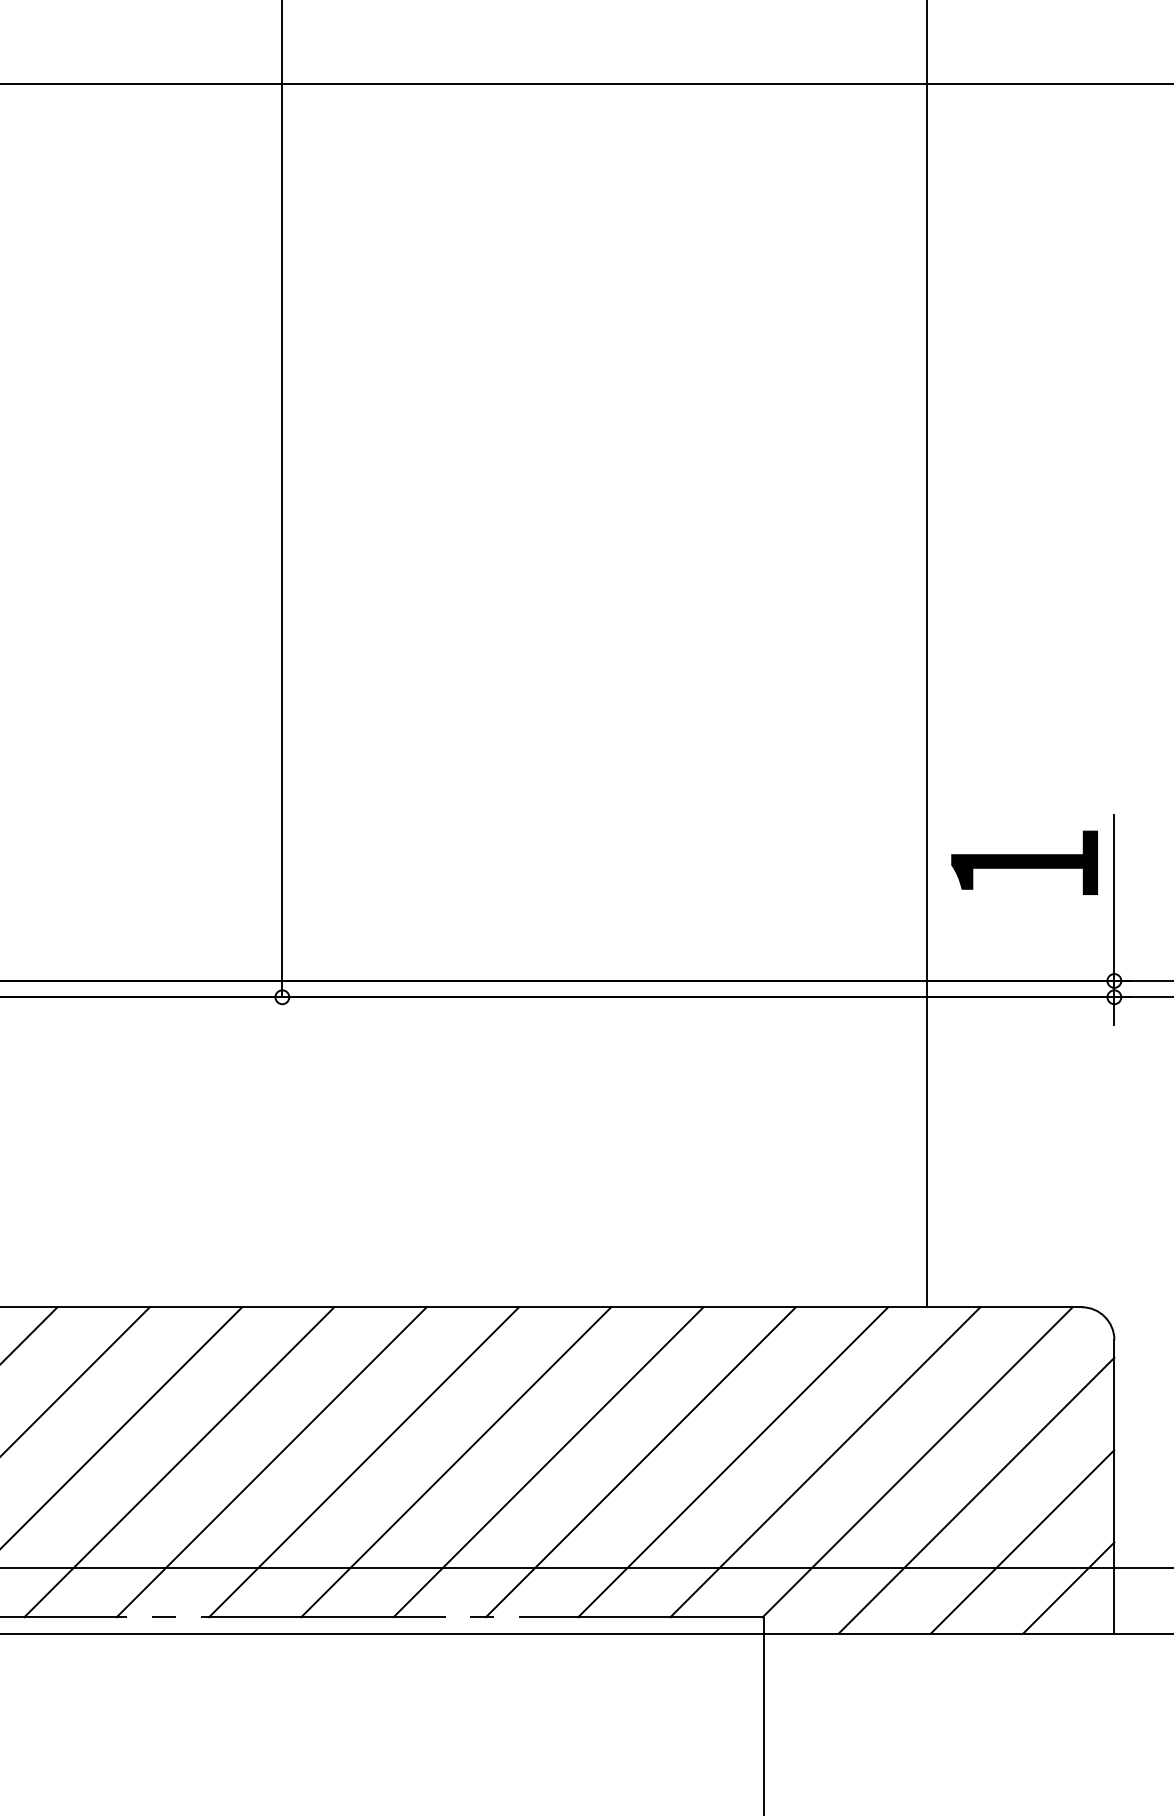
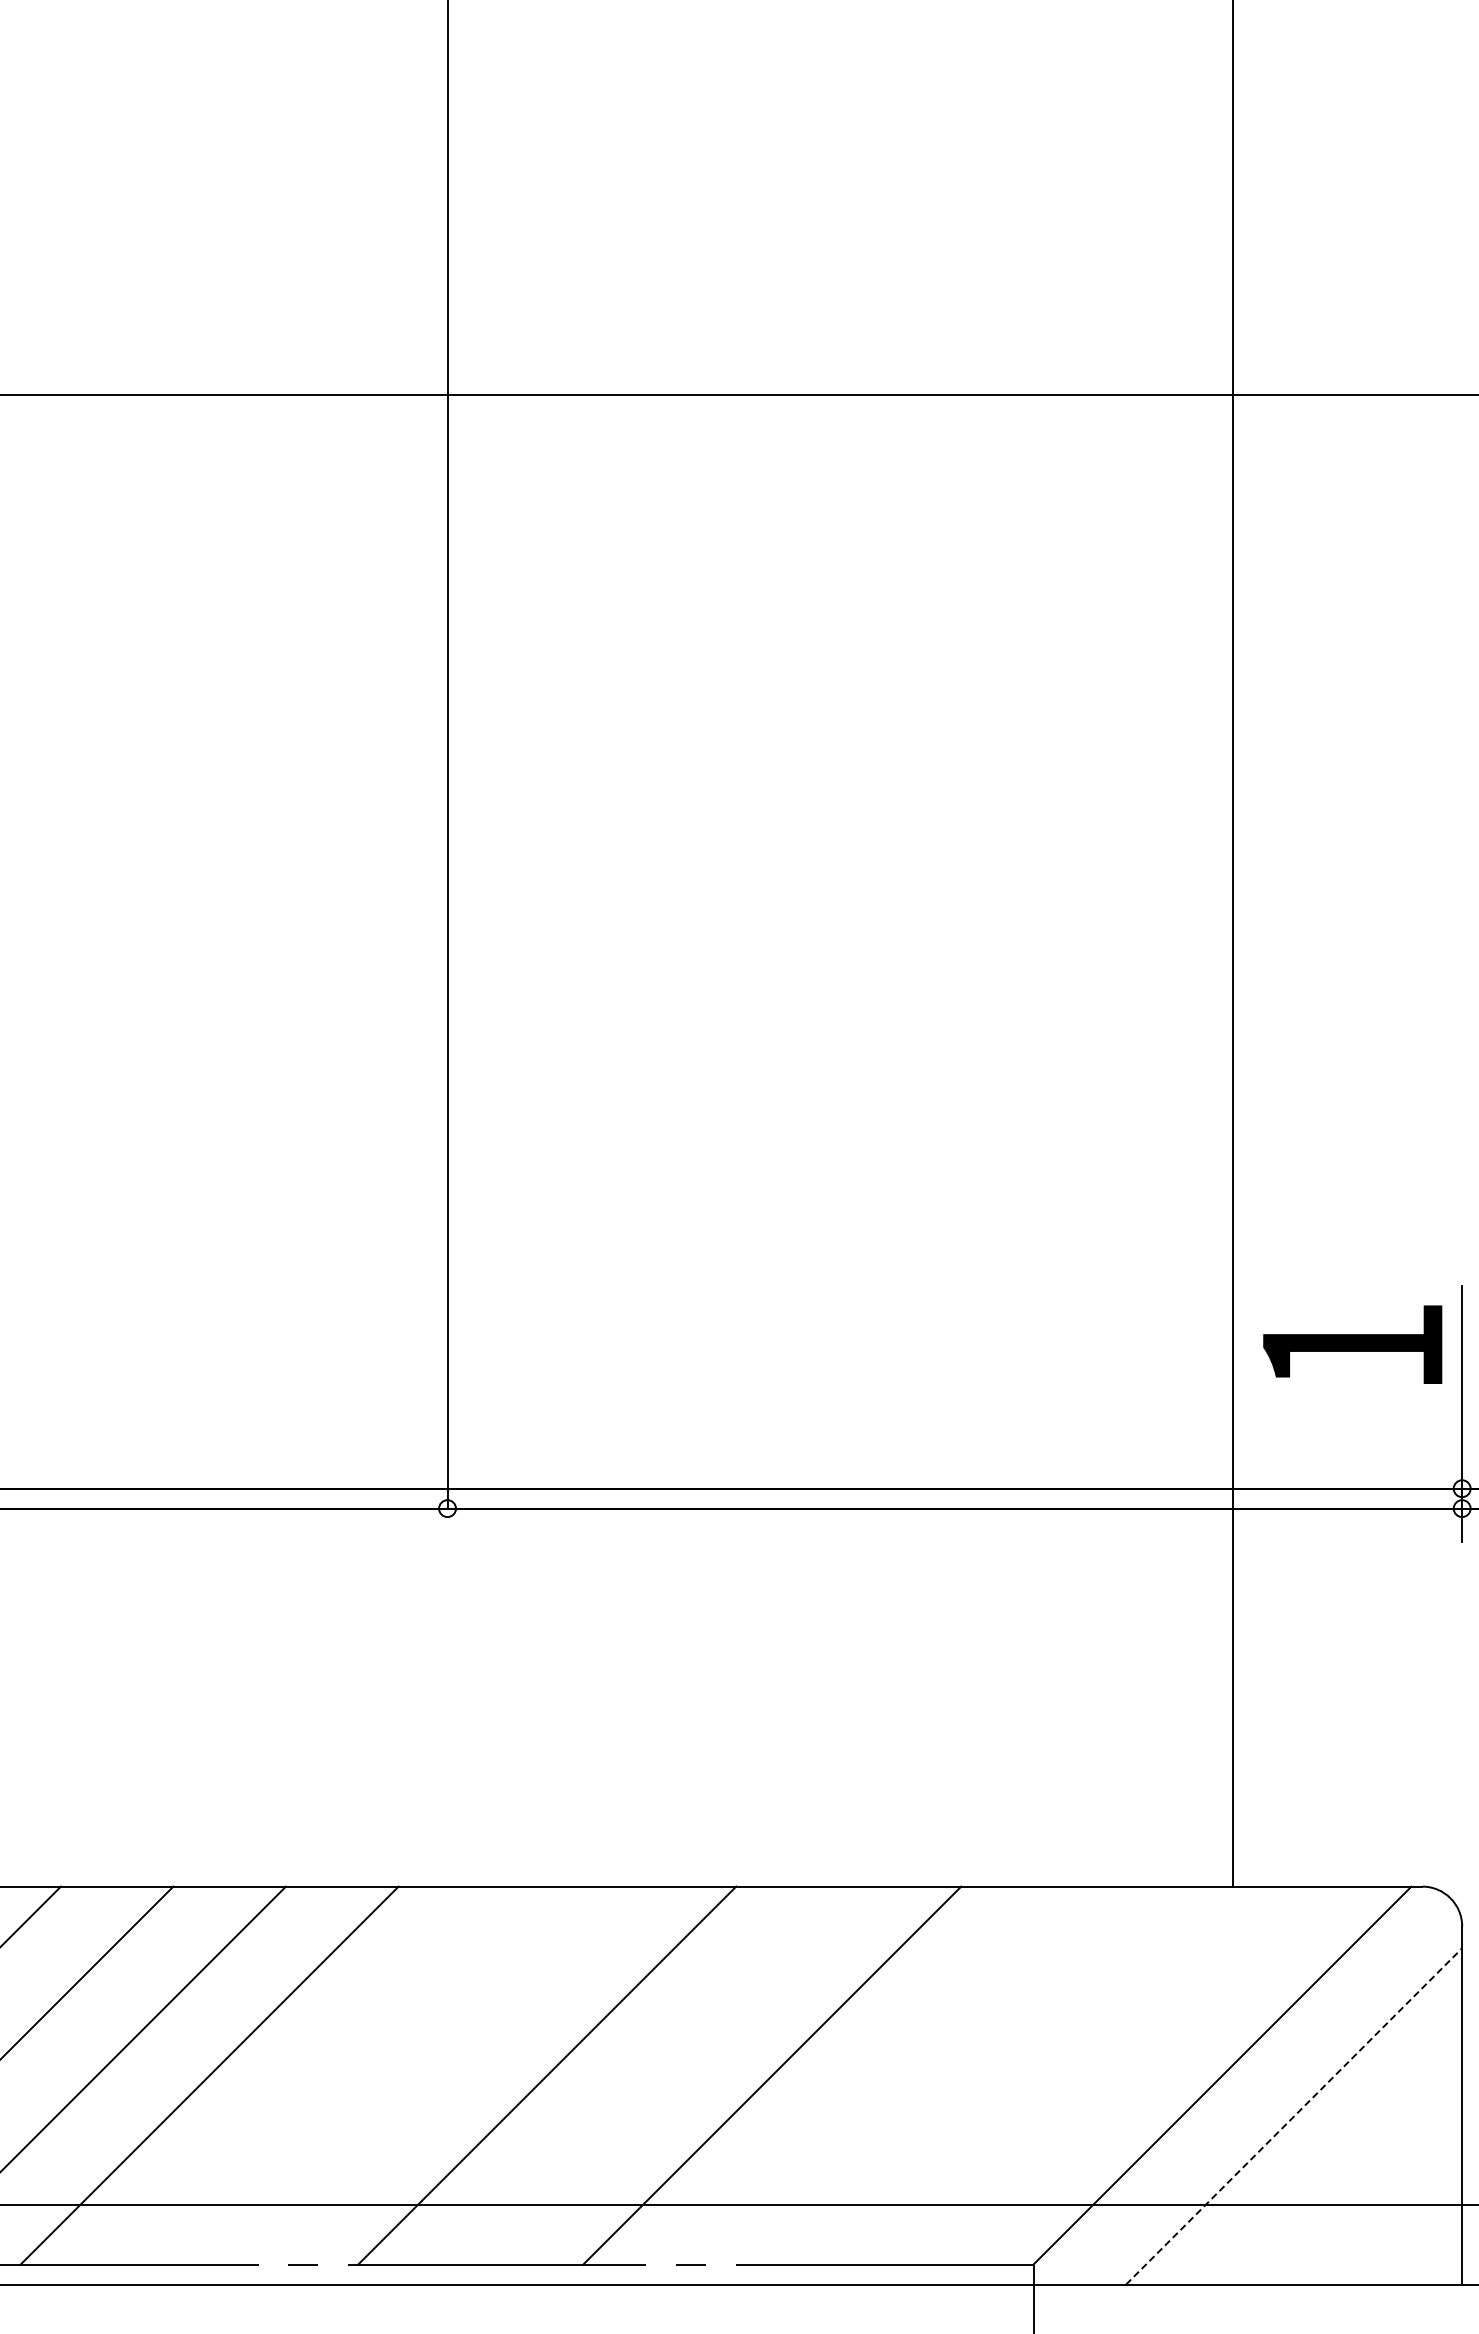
line: (179, 1462) -> (322, 2075), removed
line: (271, 1462) -> (434, 2075), removed
line: (456, 1462) -> (659, 2075), removed
line: (640, 1462) -> (884, 2075), removed
line: (733, 1462) -> (997, 2075), removed
line: (825, 1462) -> (1109, 2075), removed
line: (976, 1495) -> (1294, 2116), solid -> dashed
line: (1022, 1541) -> (1350, 2172), removed
line: (1068, 1587) -> (1406, 2228), removed

